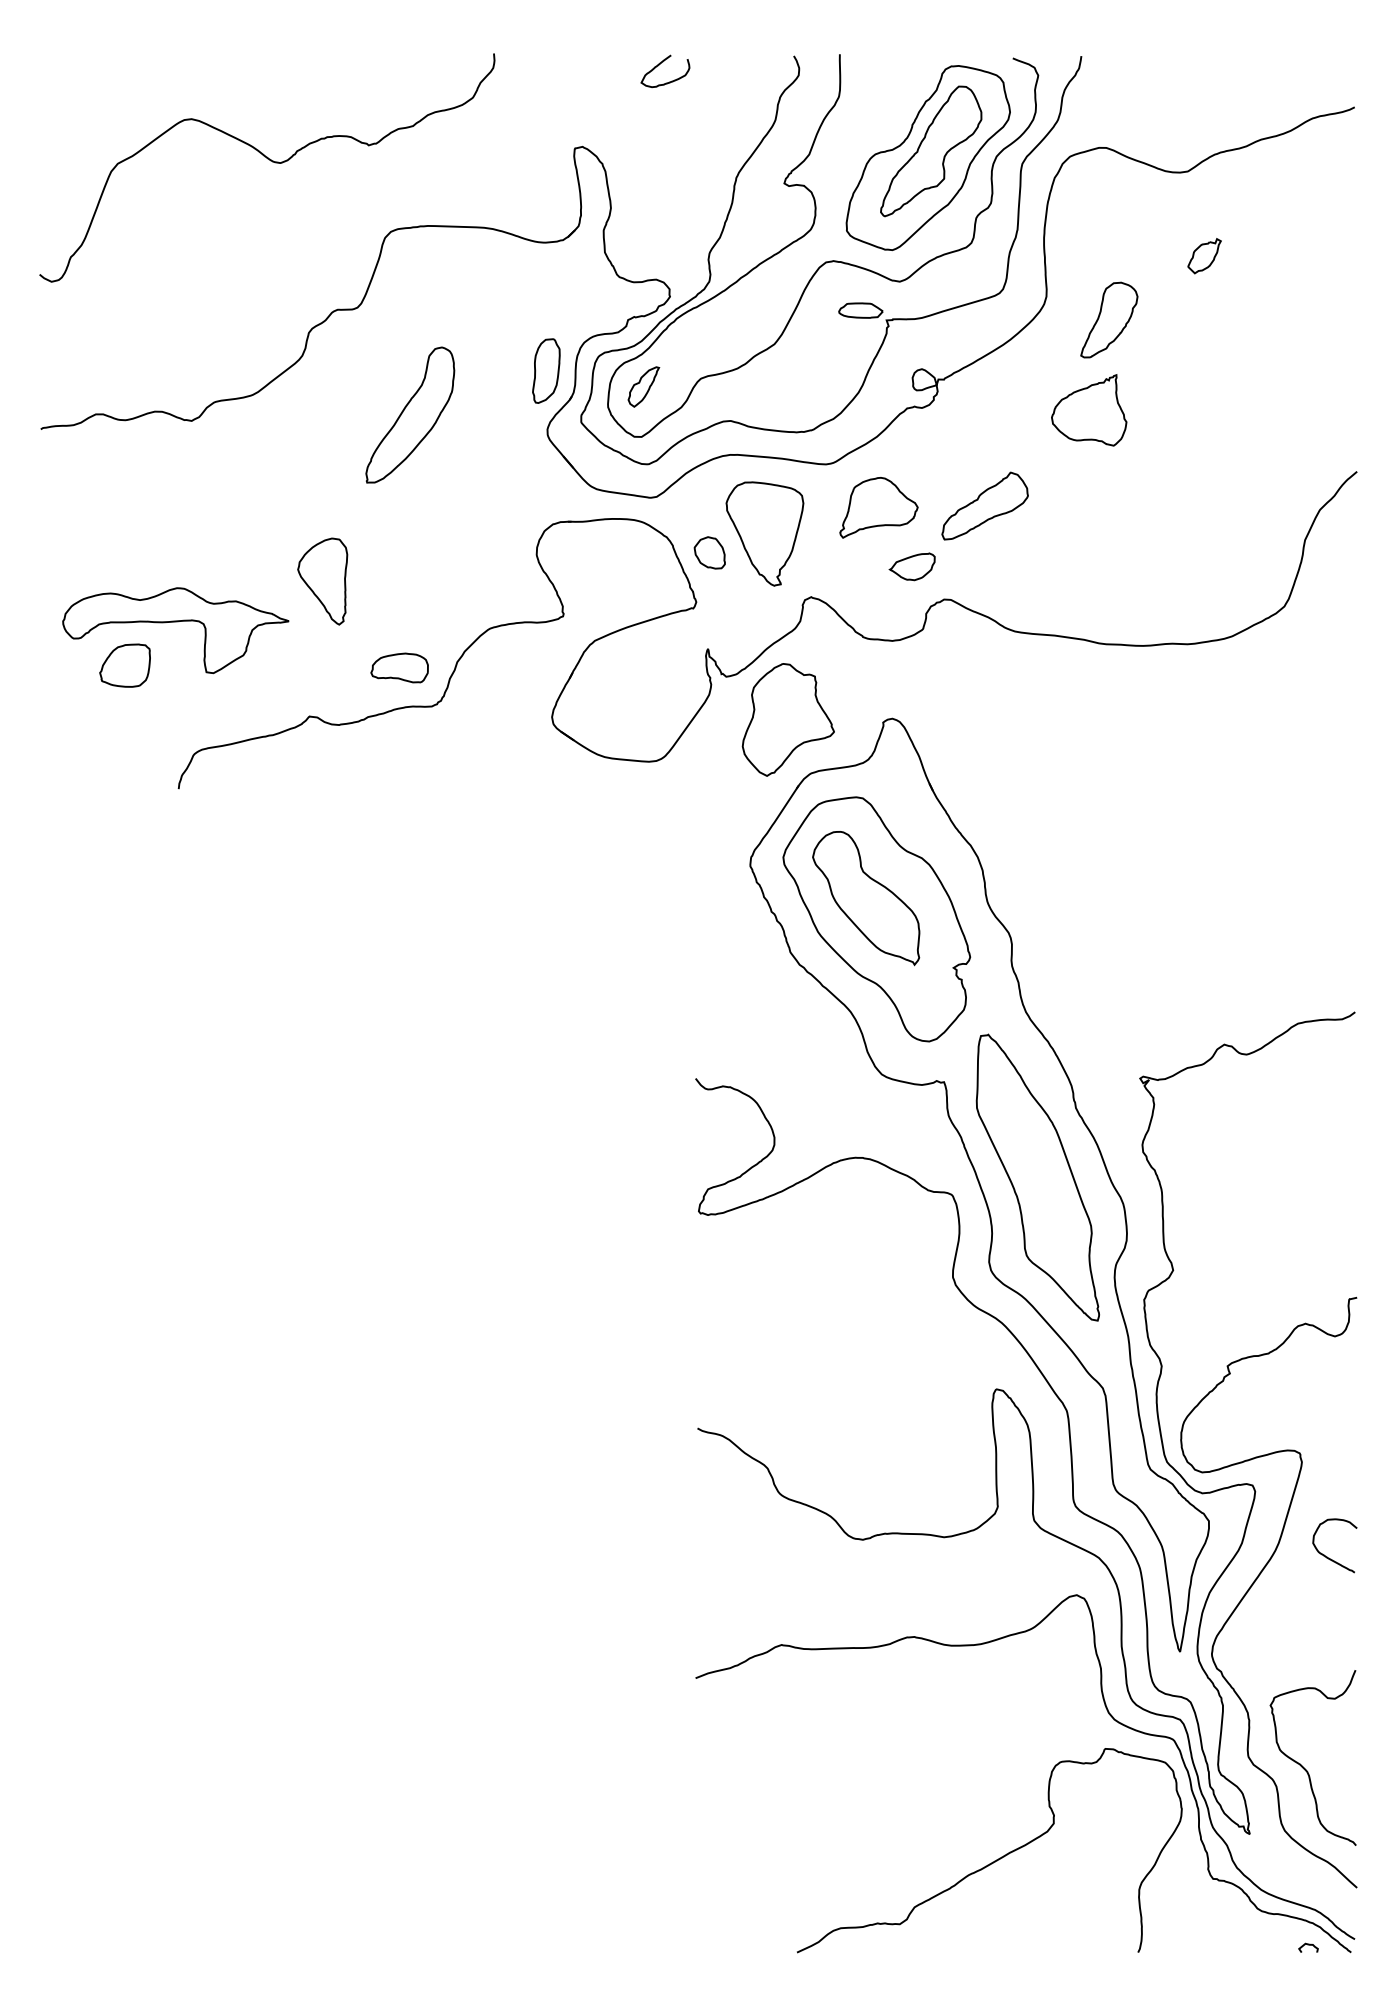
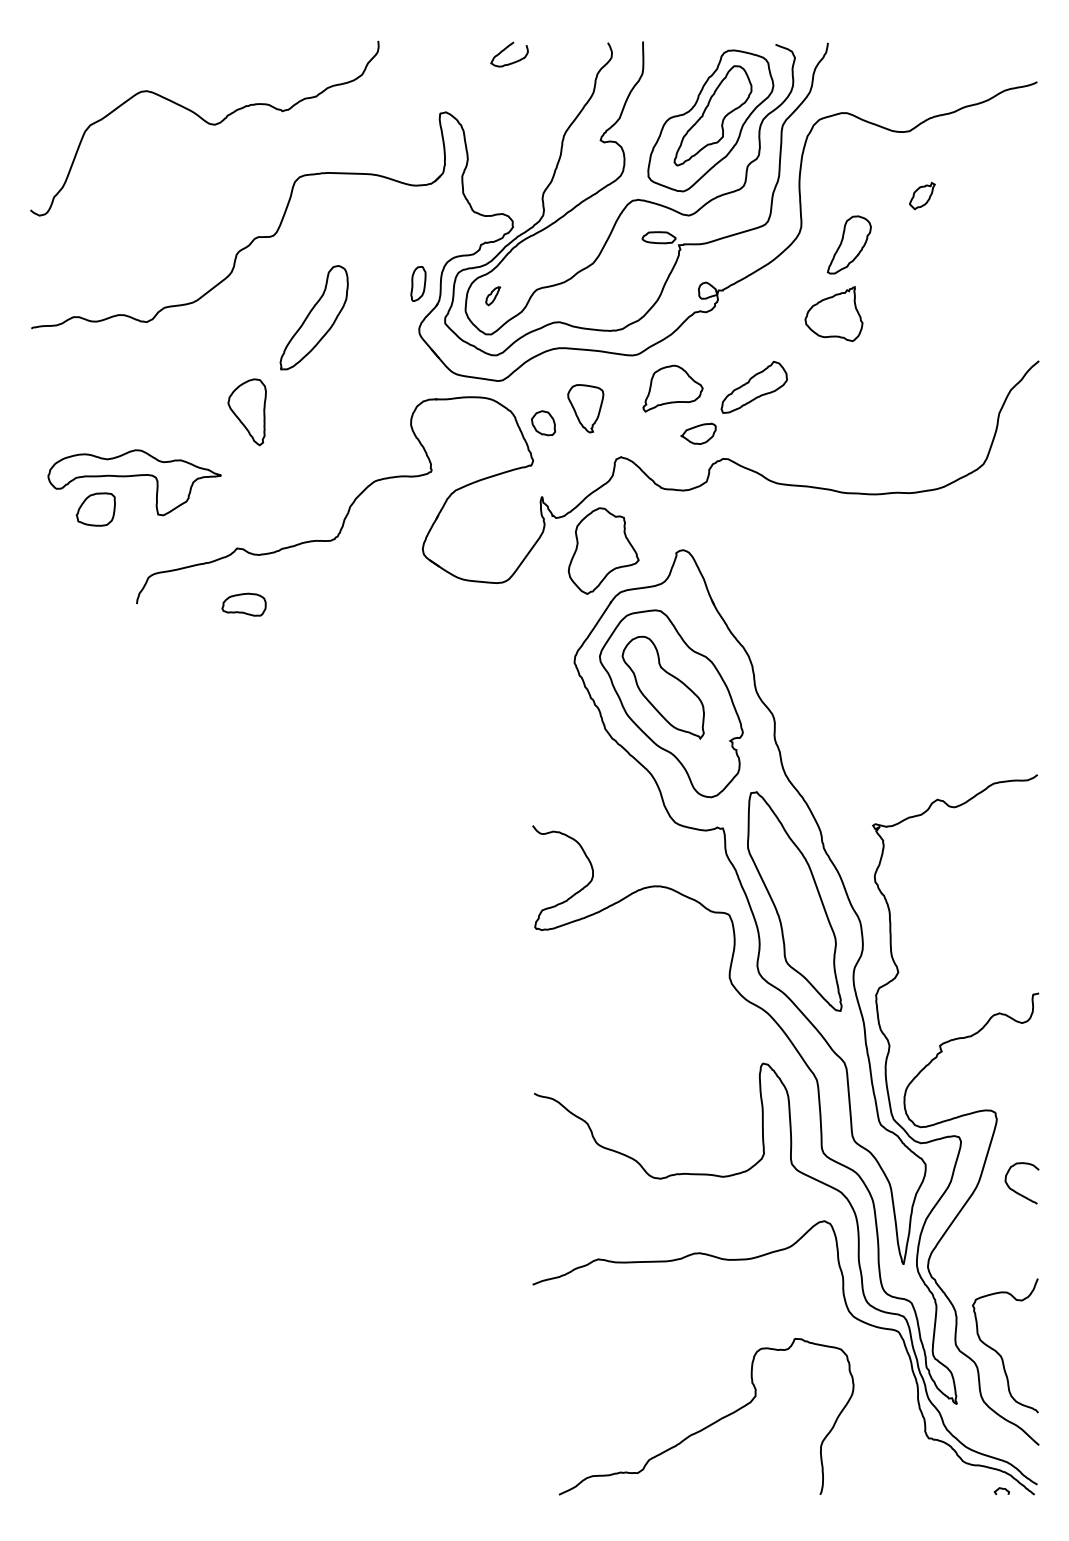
part: (546, 370) -> (418, 283), size x0.7
part: (643, 386) -> (492, 295), size x0.6
part: (764, 533) -> (585, 408), size x0.6
part: (322, 581) -> (247, 412), moved
part: (399, 667) -> (243, 604), moved
curve: (994, 1860) -> (710, 1424), moved

